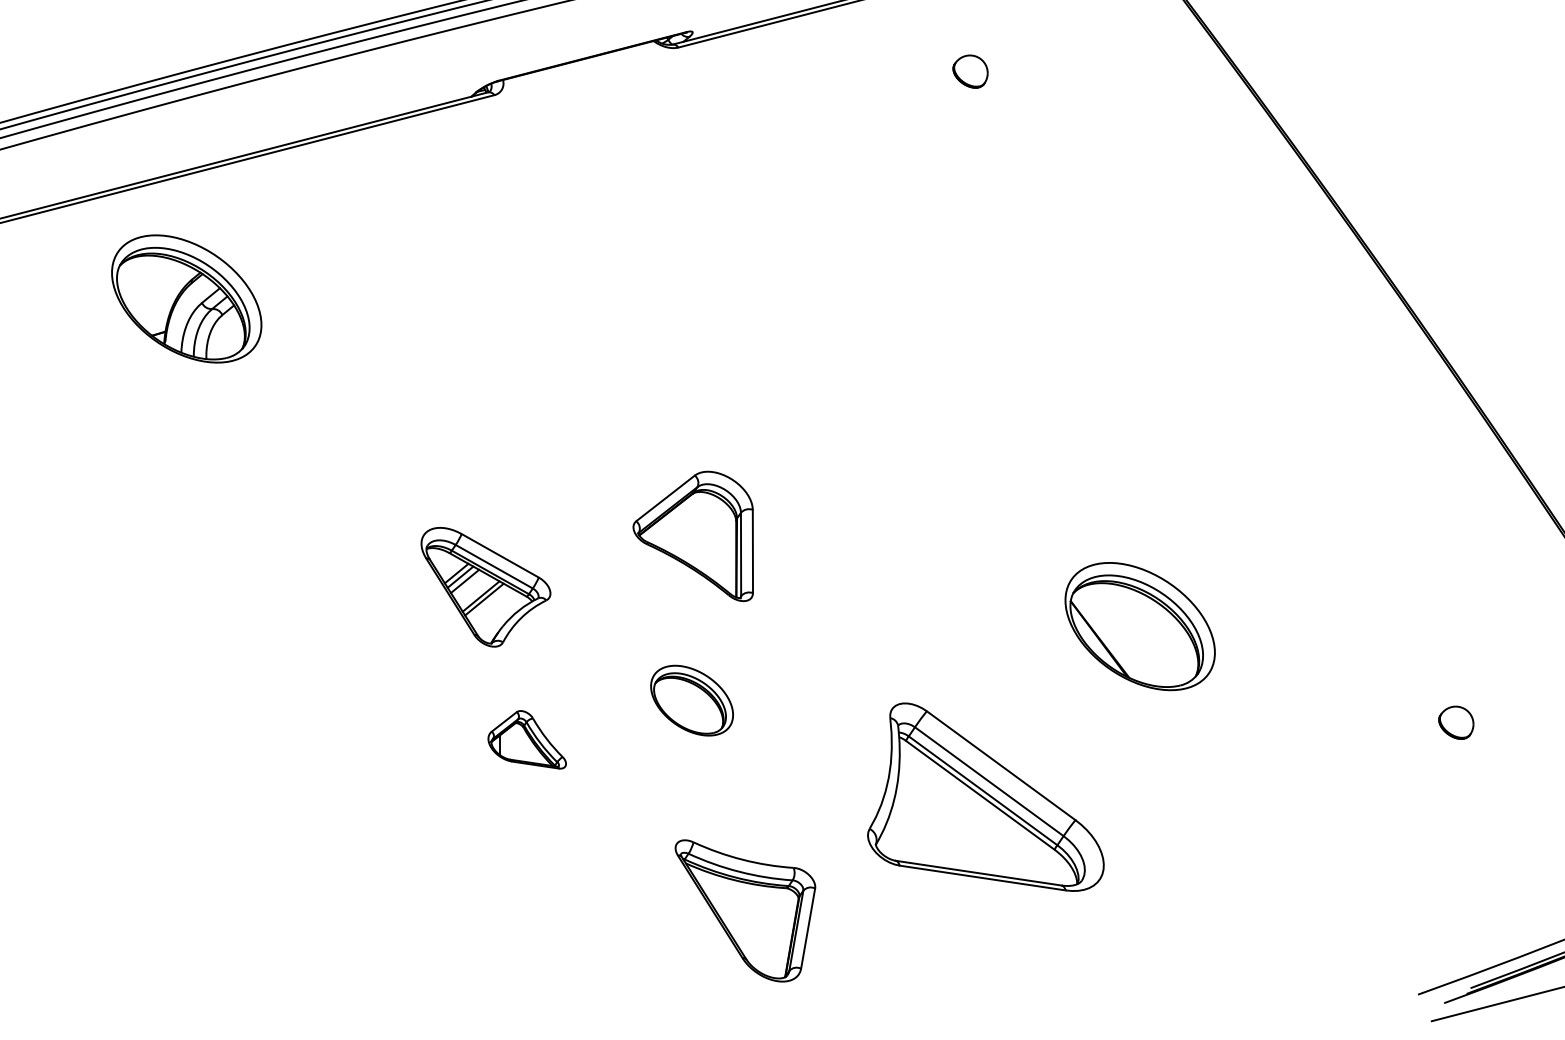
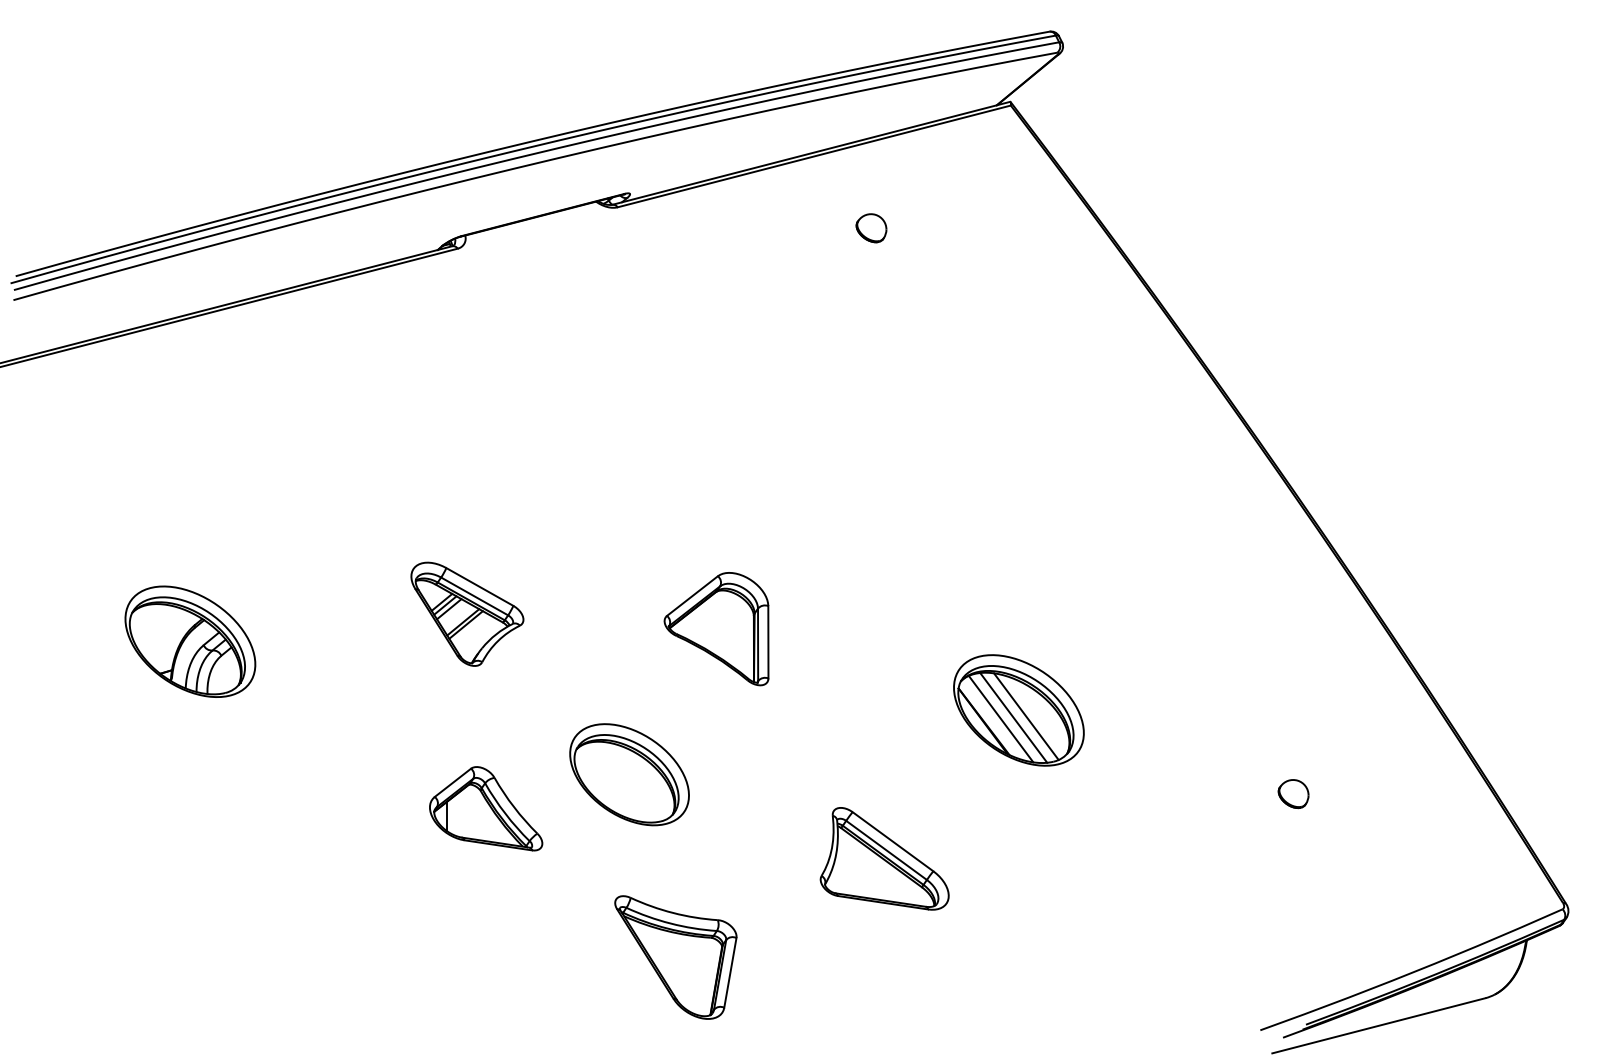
part: (186, 298) -> (190, 641), moved
part: (693, 536) -> (716, 629), moved
part: (486, 586) -> (467, 613), moved
line: (1148, 633) -> (1026, 716), added
line: (1133, 634) -> (1013, 717), added
line: (1118, 635) -> (1000, 718), added
part: (692, 700) -> (629, 774), size x1.67
part: (527, 739) -> (486, 808), size x1.67
part: (985, 796) -> (884, 858), size x0.62

